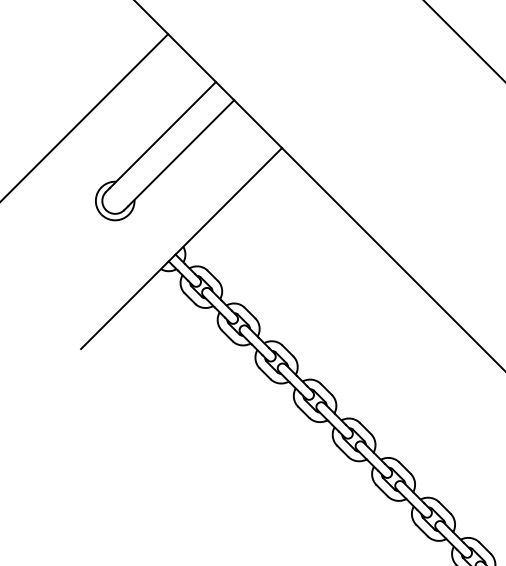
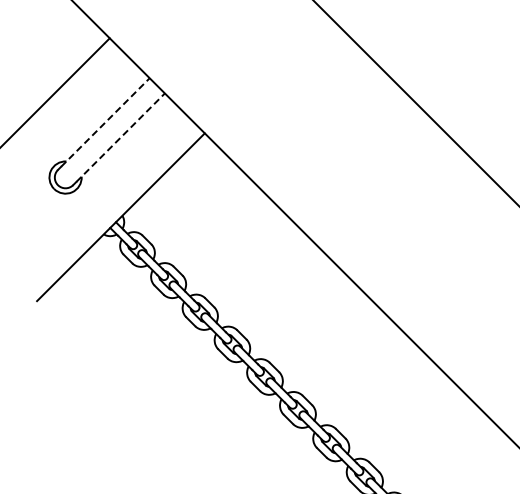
line: (163, 135) -> (105, 122), solid -> dashed
line: (181, 153) -> (120, 137), solid -> dashed

